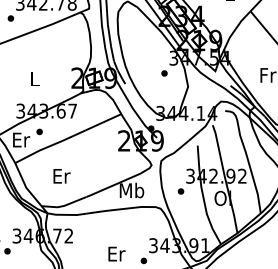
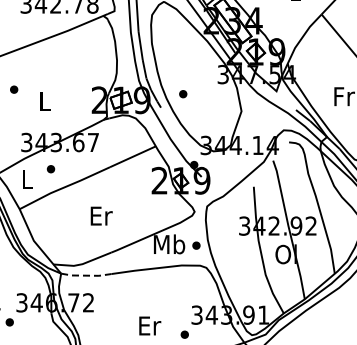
part: (11, 18) -> (14, 89), moved
part: (164, 73) -> (183, 94), moved
text: (21, 139) -> (27, 179), Er -> L
text: (61, 175) -> (101, 215), moved
part: (181, 191) -> (196, 245), moved
line: (67, 214) -> (86, 275), solid -> dashed

